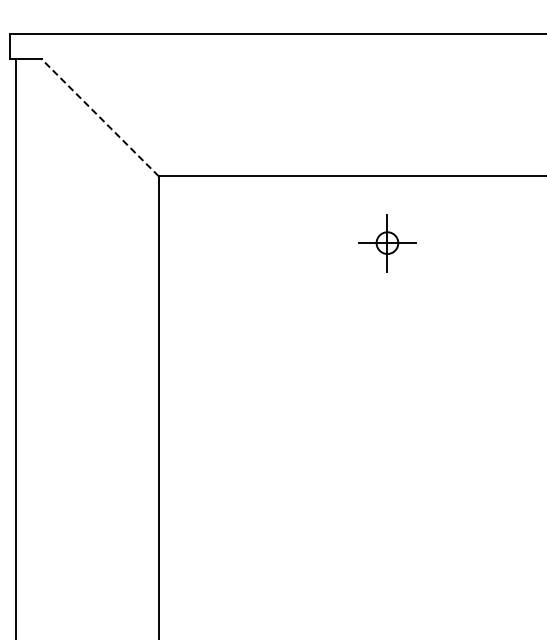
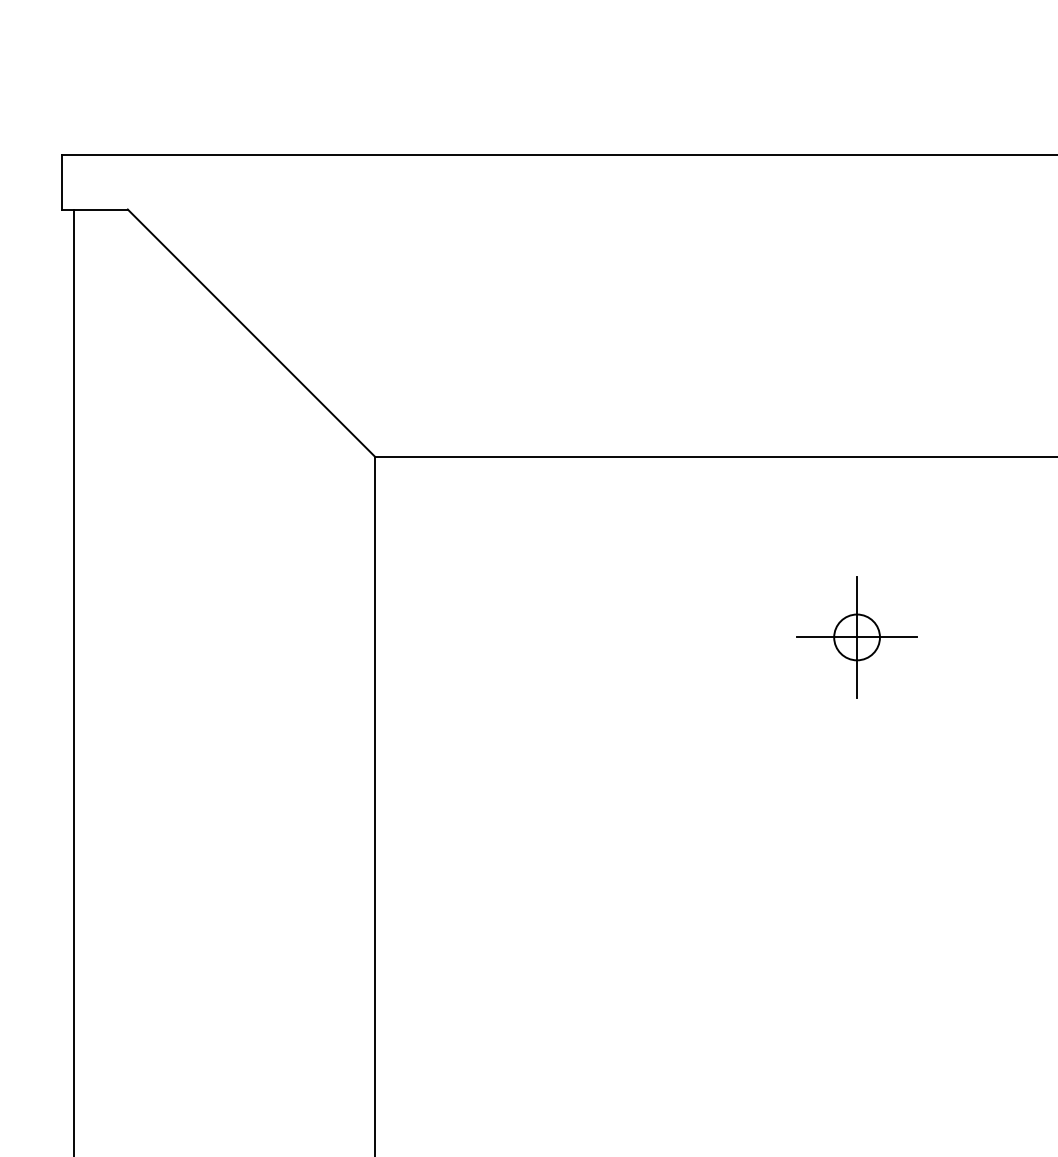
line: (100, 117) -> (251, 332), dashed -> solid
part: (387, 243) -> (857, 638), moved

